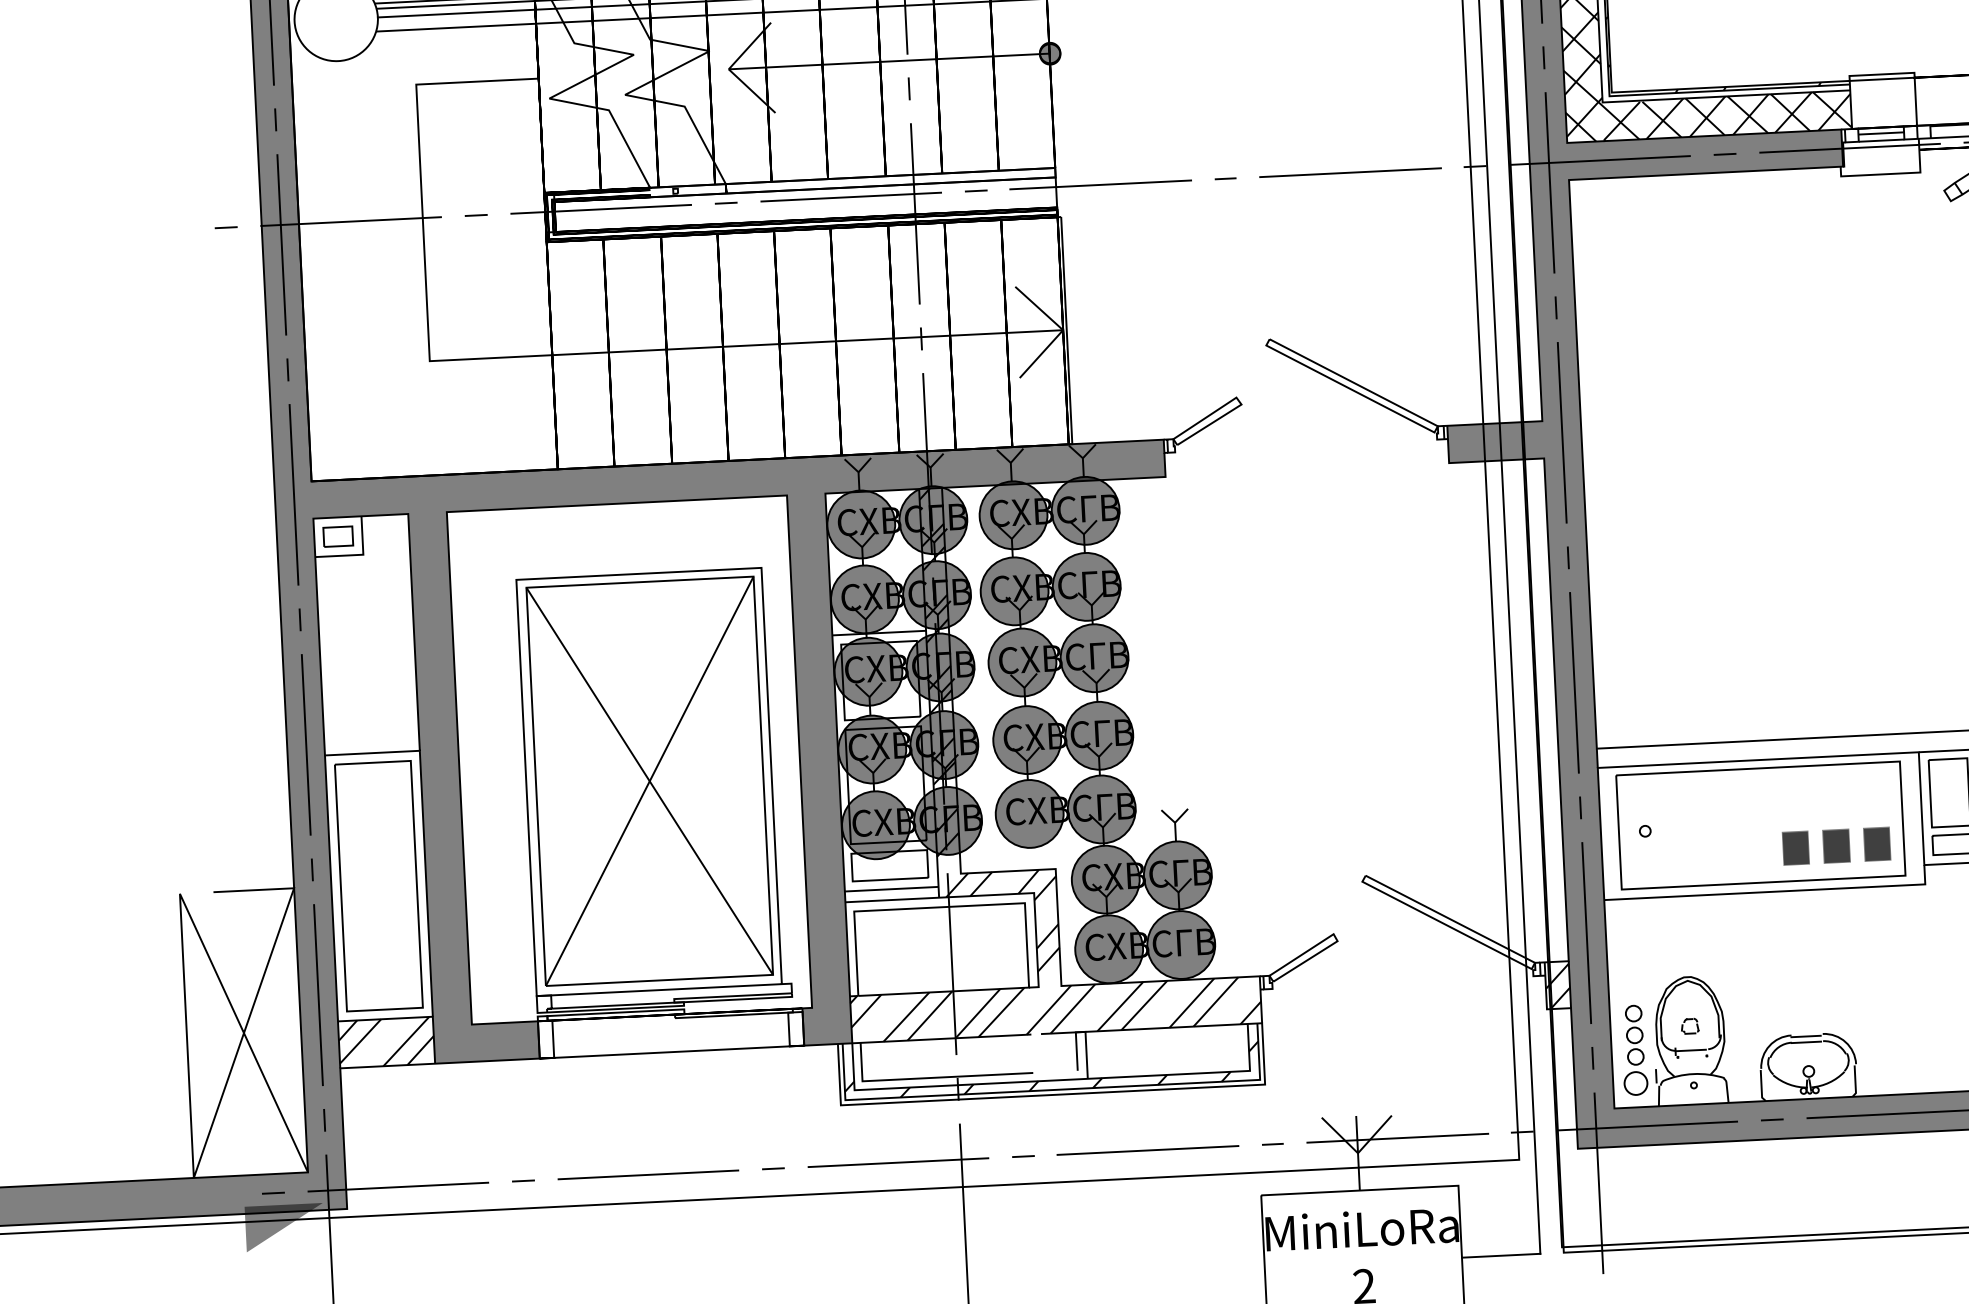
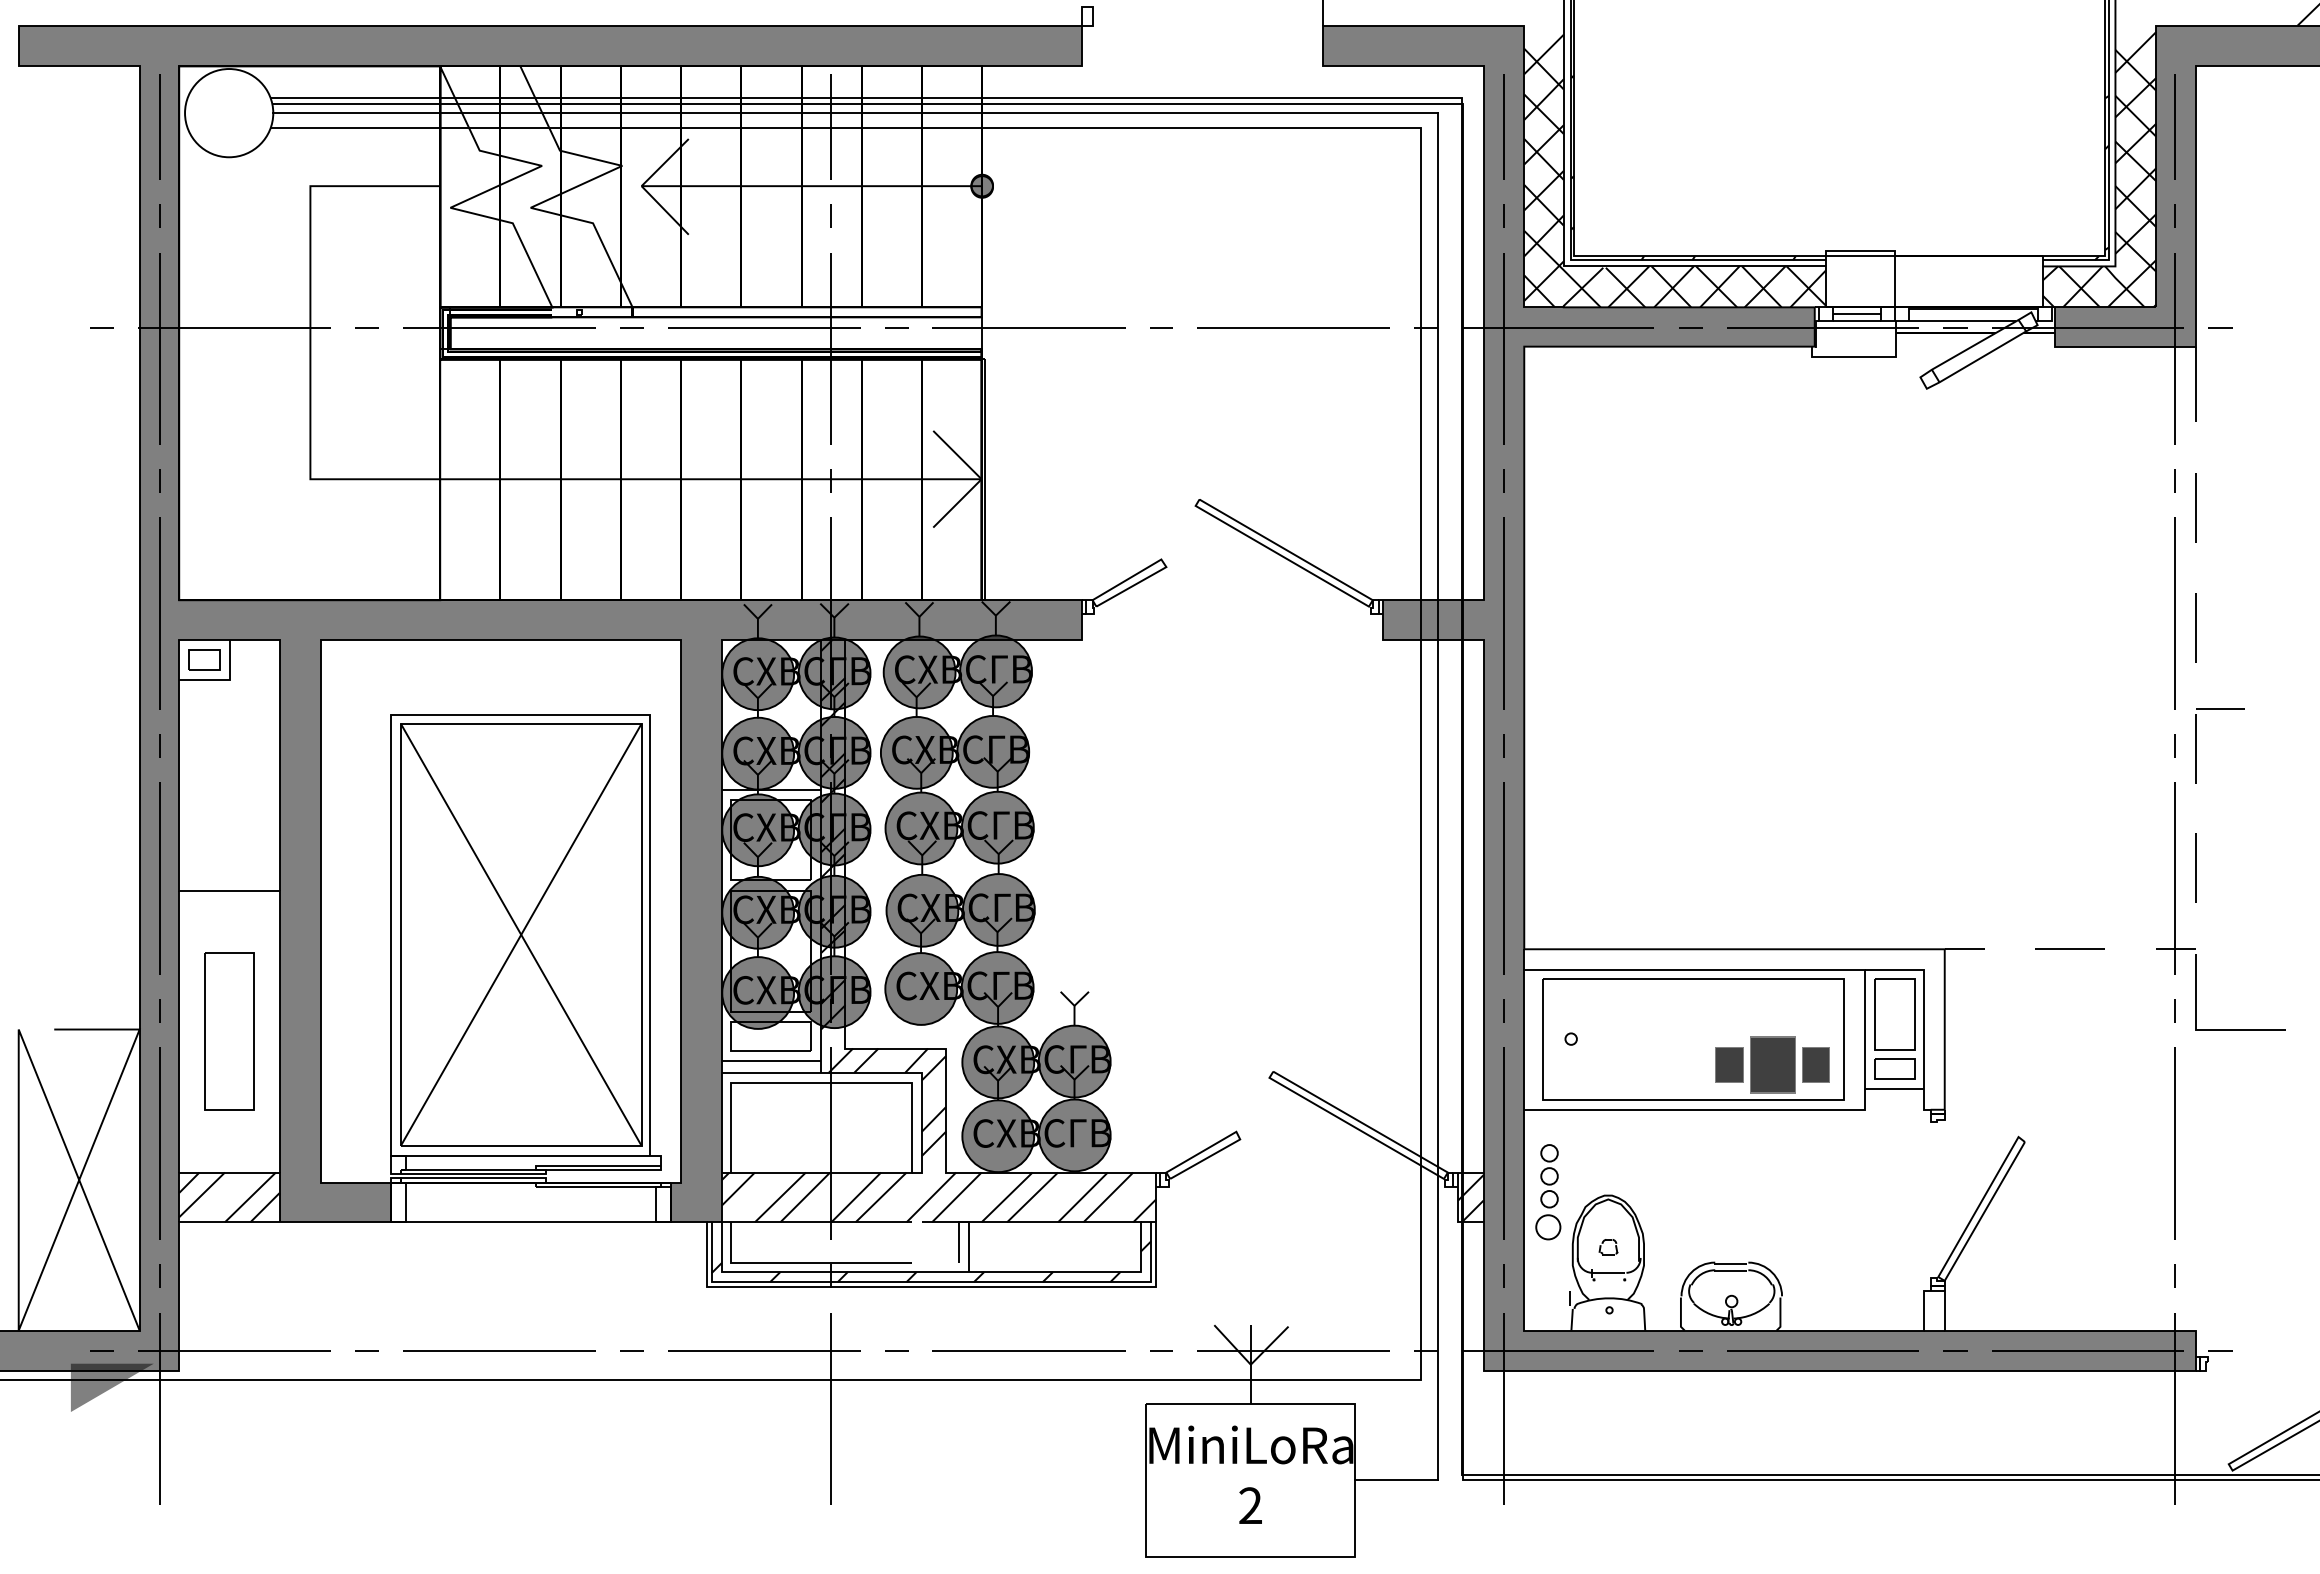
part: (1836, 845) -> (1772, 1064), size x1.6
part: (378, 885) -> (229, 1031), size x0.6
part: (1634, 1050) -> (1548, 1192), moved

